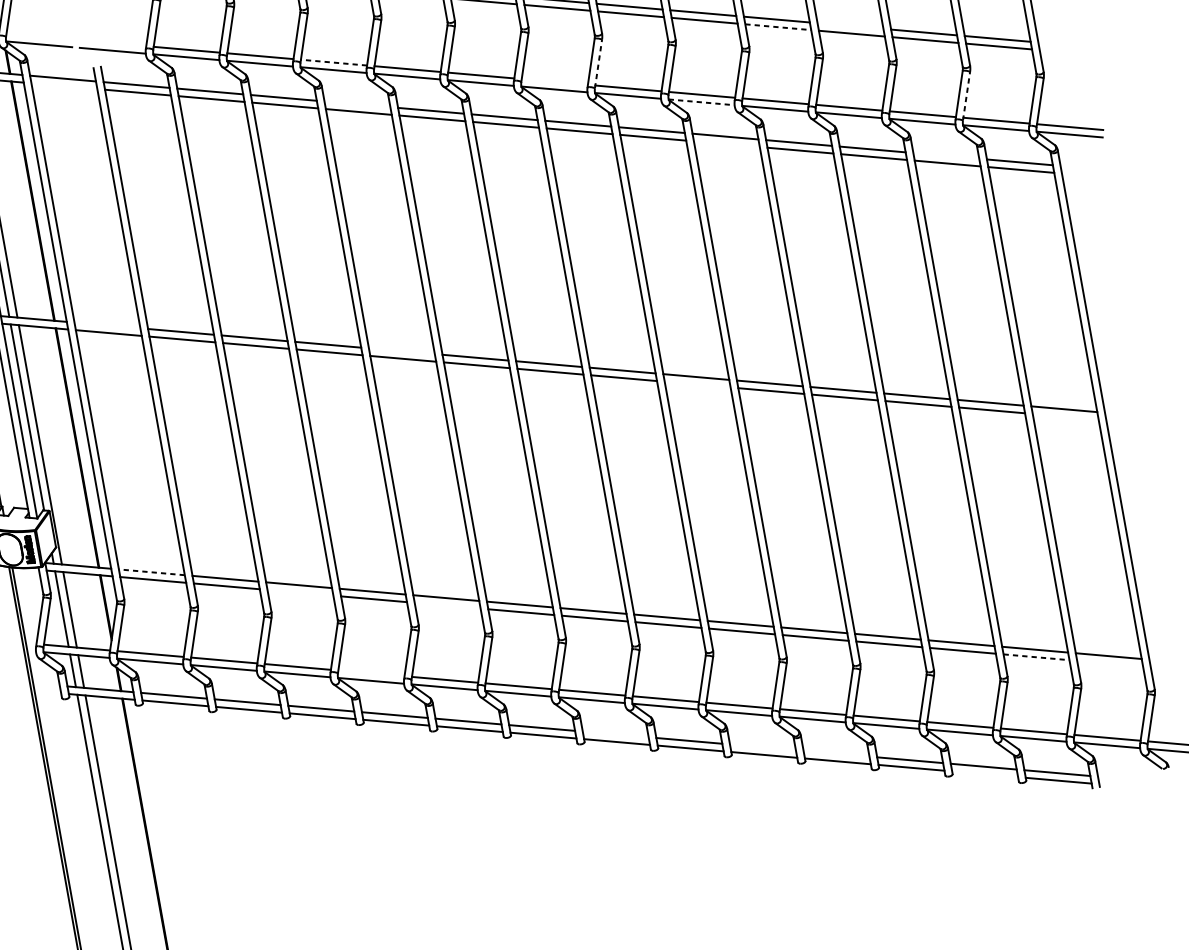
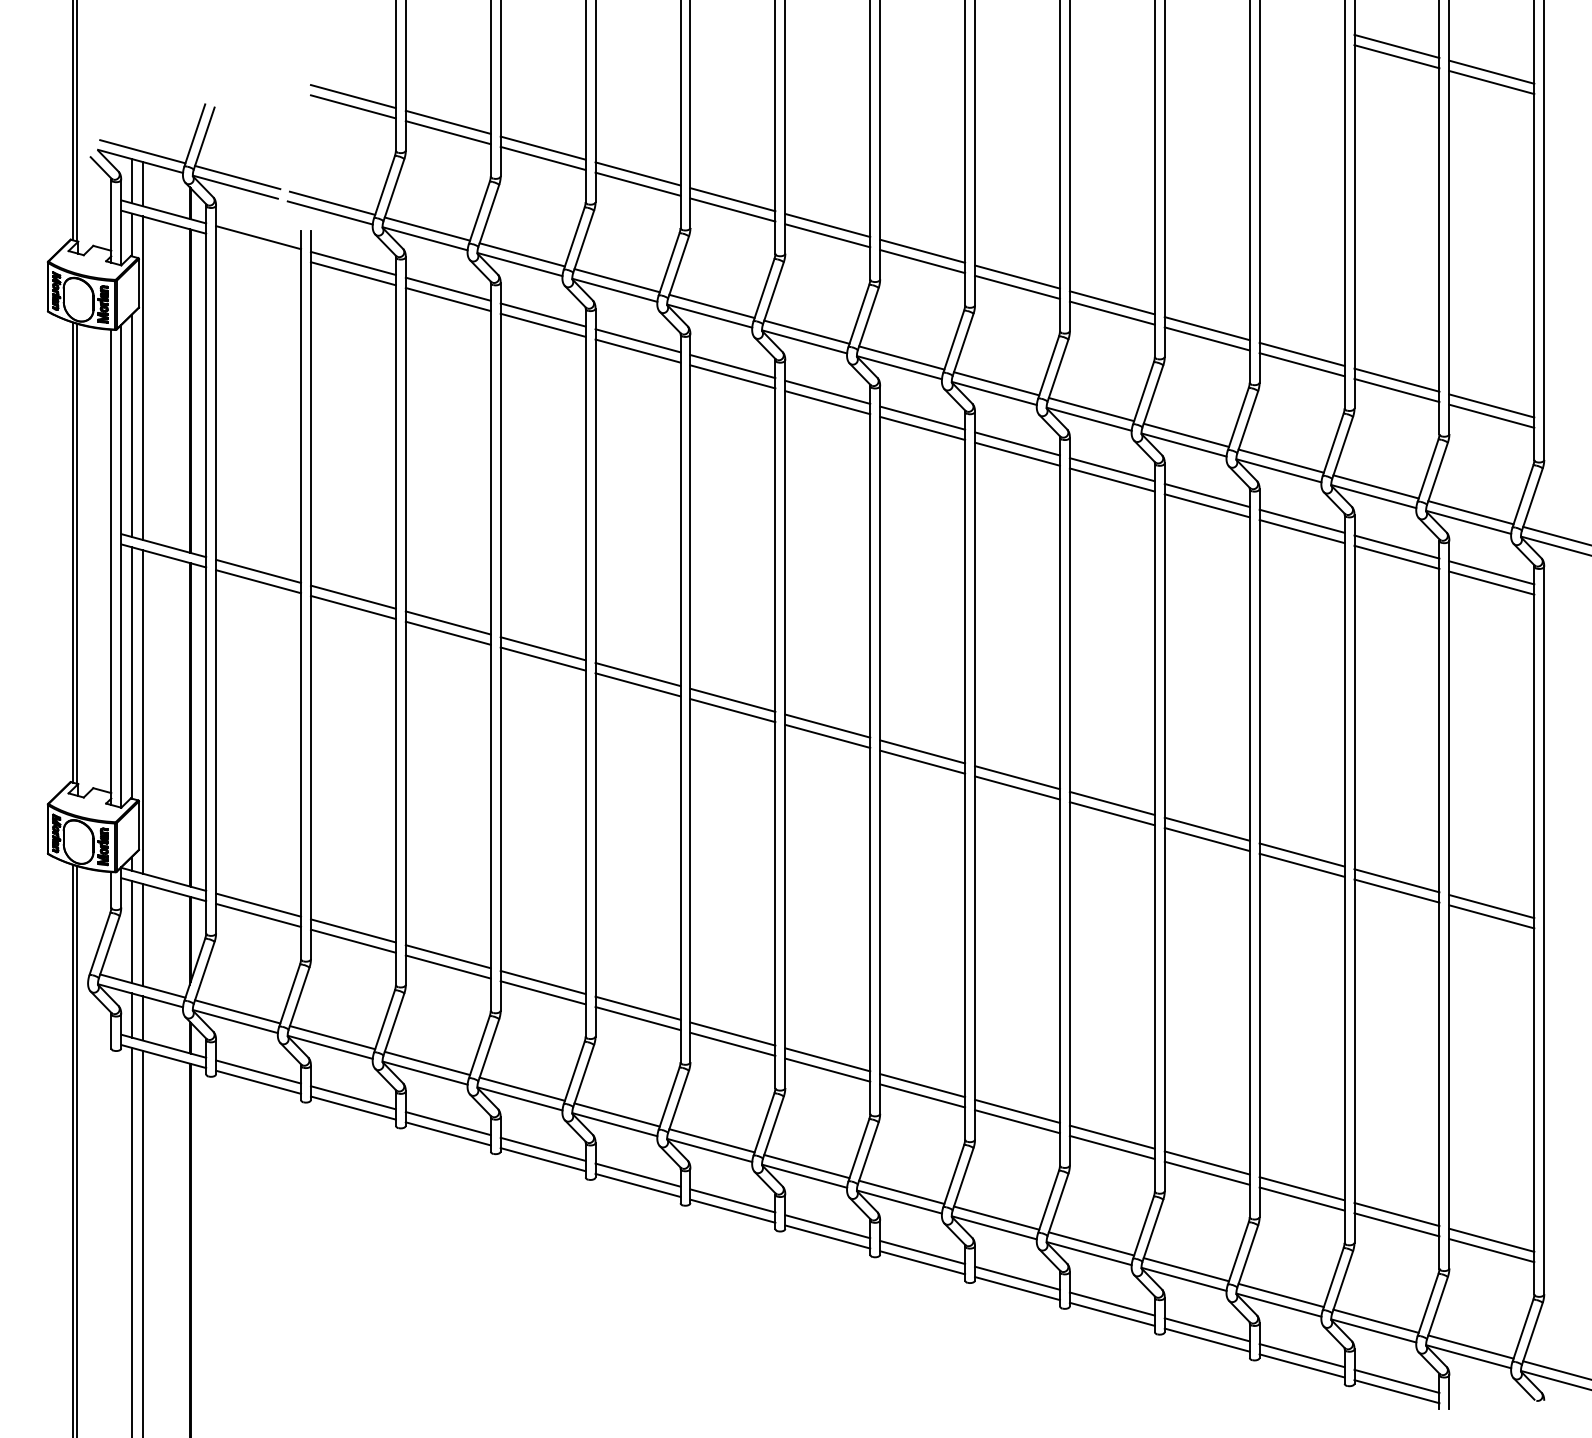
line: (849, 25) -> (1301, 353), added
line: (778, 27) -> (1207, 339), dashed -> solid
line: (39, 36) -> (237, 177), added
line: (113, 42) -> (332, 202), added
line: (333, 62) -> (616, 280), dashed -> solid
line: (598, 63) -> (963, 344), dashed -> solid
line: (554, 81) -> (901, 357), added
line: (966, 96) -> (1437, 473), dashed -> solid
line: (701, 102) -> (1089, 419), dashed -> solid
line: (357, 104) -> (637, 340), added
line: (726, 143) -> (1111, 479), added
line: (945, 155) -> (1396, 546), added
line: (107, 324) -> (258, 570), added
line: (401, 351) -> (637, 674), added
line: (697, 384) -> (1017, 787), added
line: (1065, 416) -> (1491, 916), added
line: (151, 572) -> (258, 905), dashed -> solid
line: (299, 592) -> (447, 966), added
line: (447, 605) -> (637, 1018), added
line: (1036, 656) -> (1397, 1224), dashed -> solid
line: (1109, 663) -> (1491, 1250), added
line: (370, 672) -> (521, 1088), added
line: (615, 734) -> (827, 1226), added
line: (762, 746) -> (1017, 1277), added
line: (835, 753) -> (1111, 1303), added
line: (984, 774) -> (1301, 1365), added

